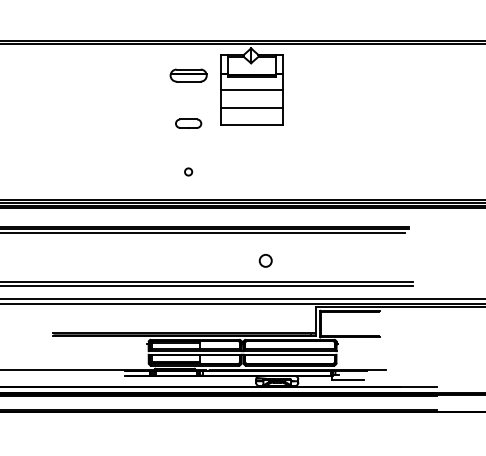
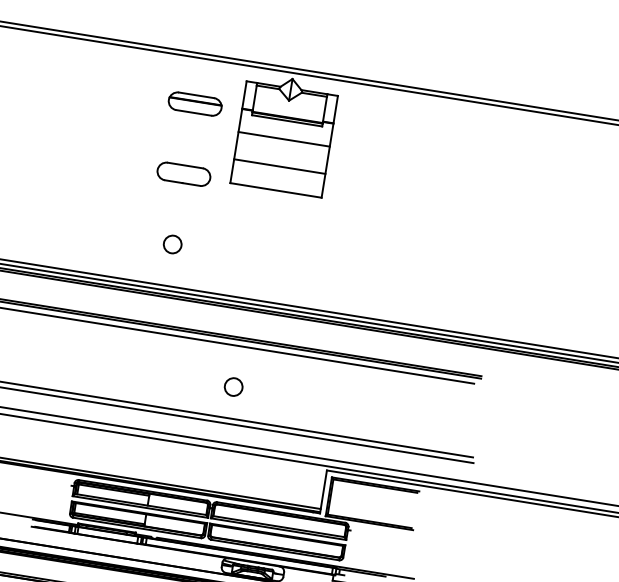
part: (188, 123) -> (183, 173), size x1.43
circle: (188, 171) -> (172, 243), size x1.67
circle: (265, 260) -> (233, 386), moved

